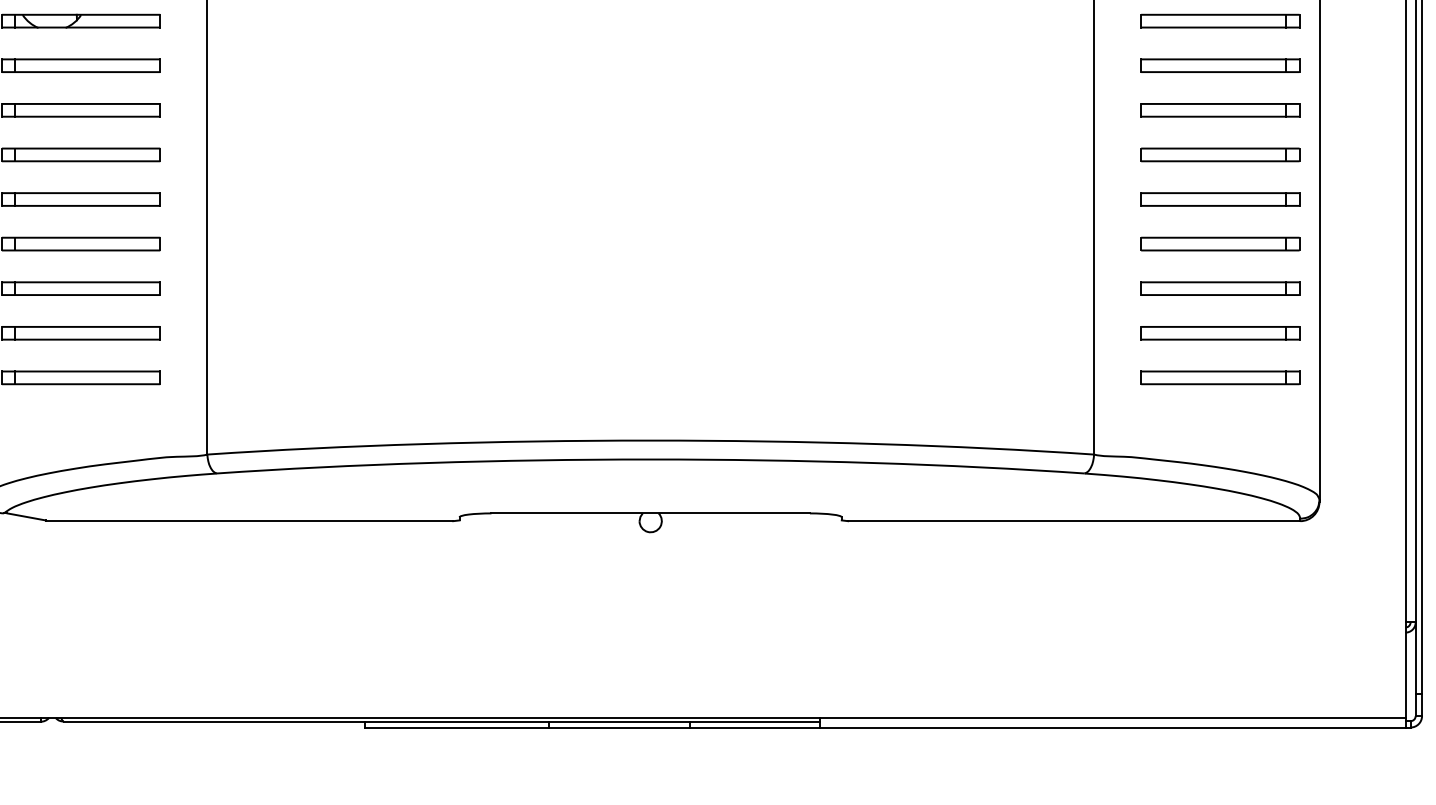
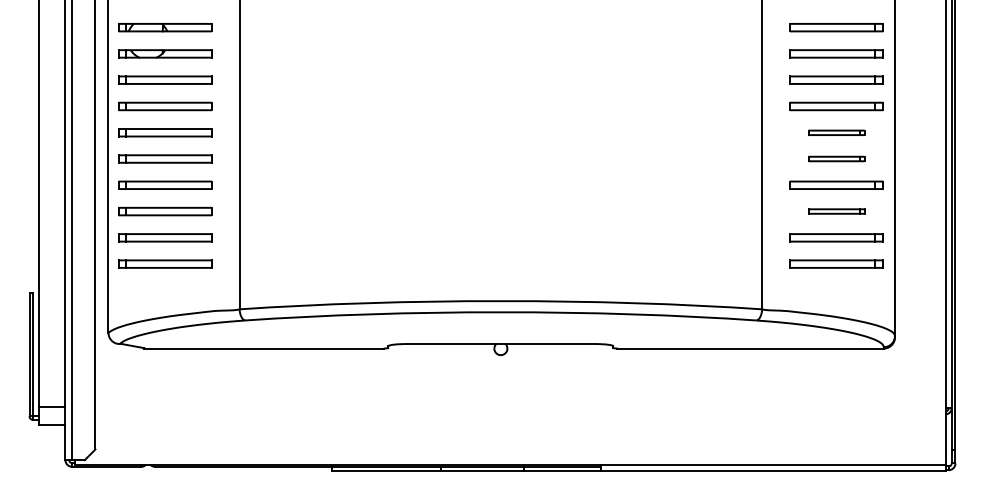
part: (1220, 154) -> (836, 132), size x0.6
part: (1220, 198) -> (836, 158), size x0.6
part: (1220, 288) -> (836, 211), size x0.6

